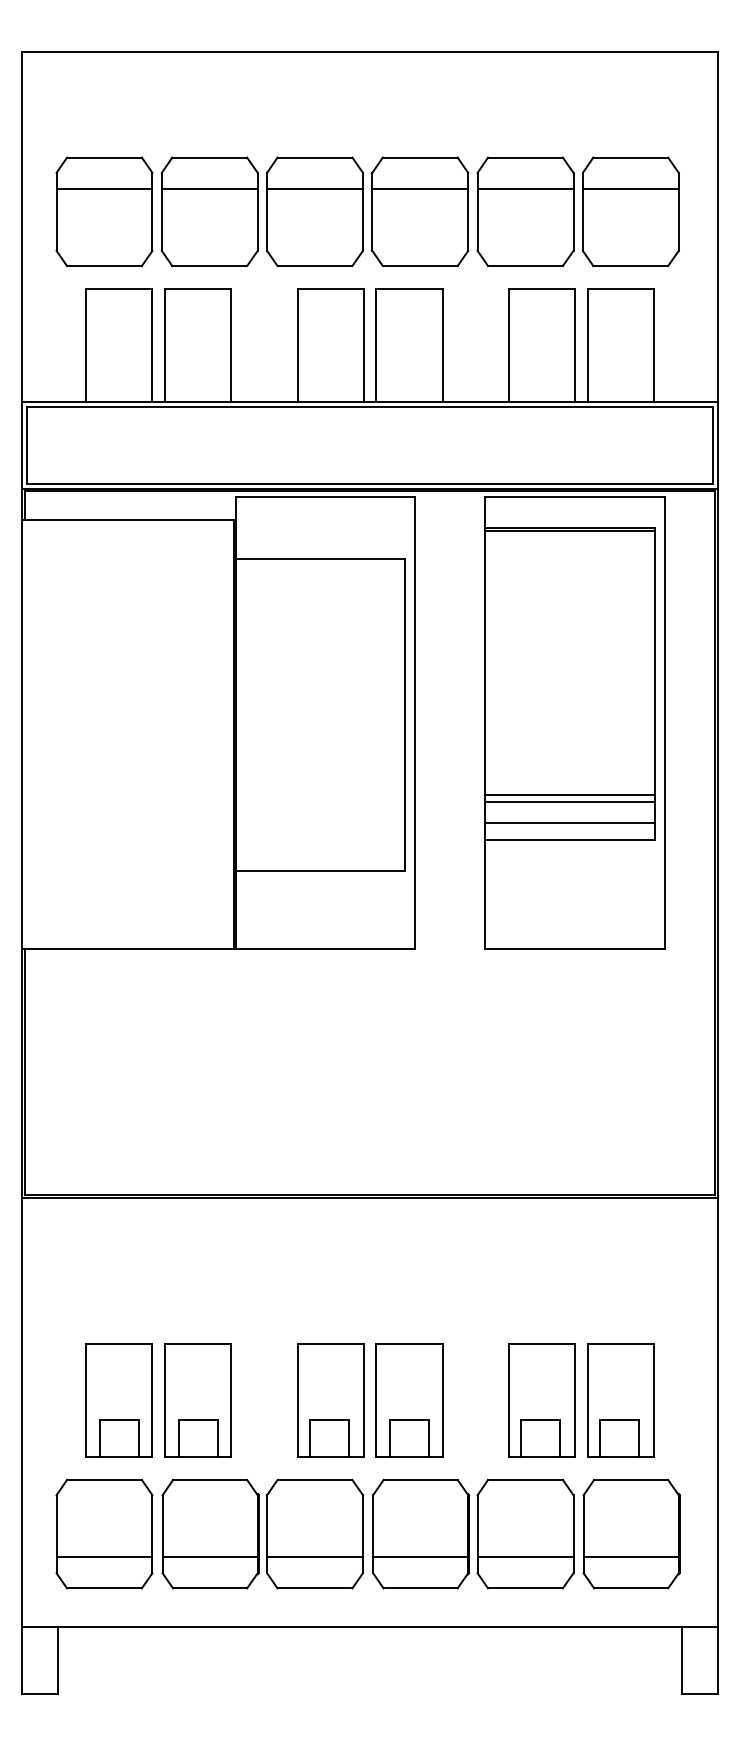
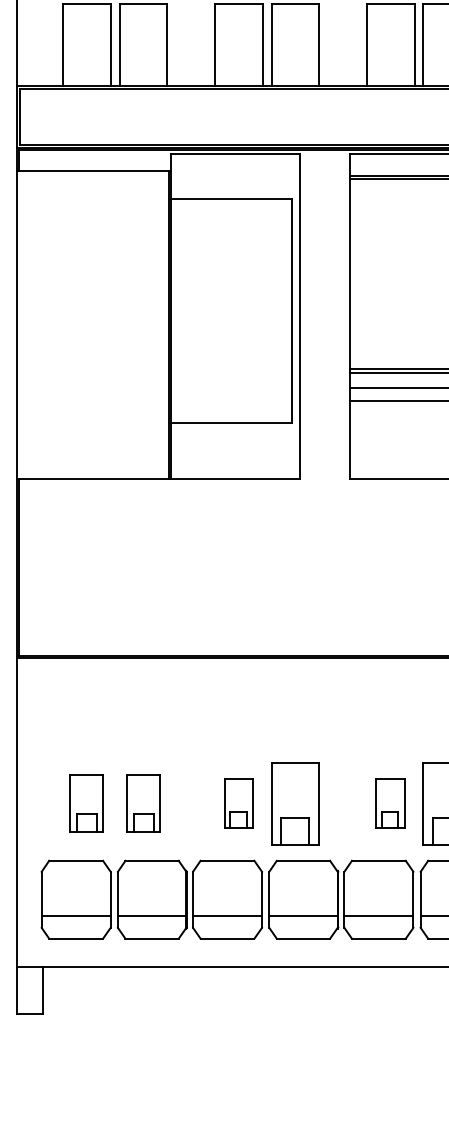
part: (118, 1400) -> (86, 803), size x0.7
part: (197, 1400) -> (143, 803), size x0.7
part: (330, 1400) -> (238, 803), size x0.6
part: (541, 1400) -> (390, 803), size x0.6

